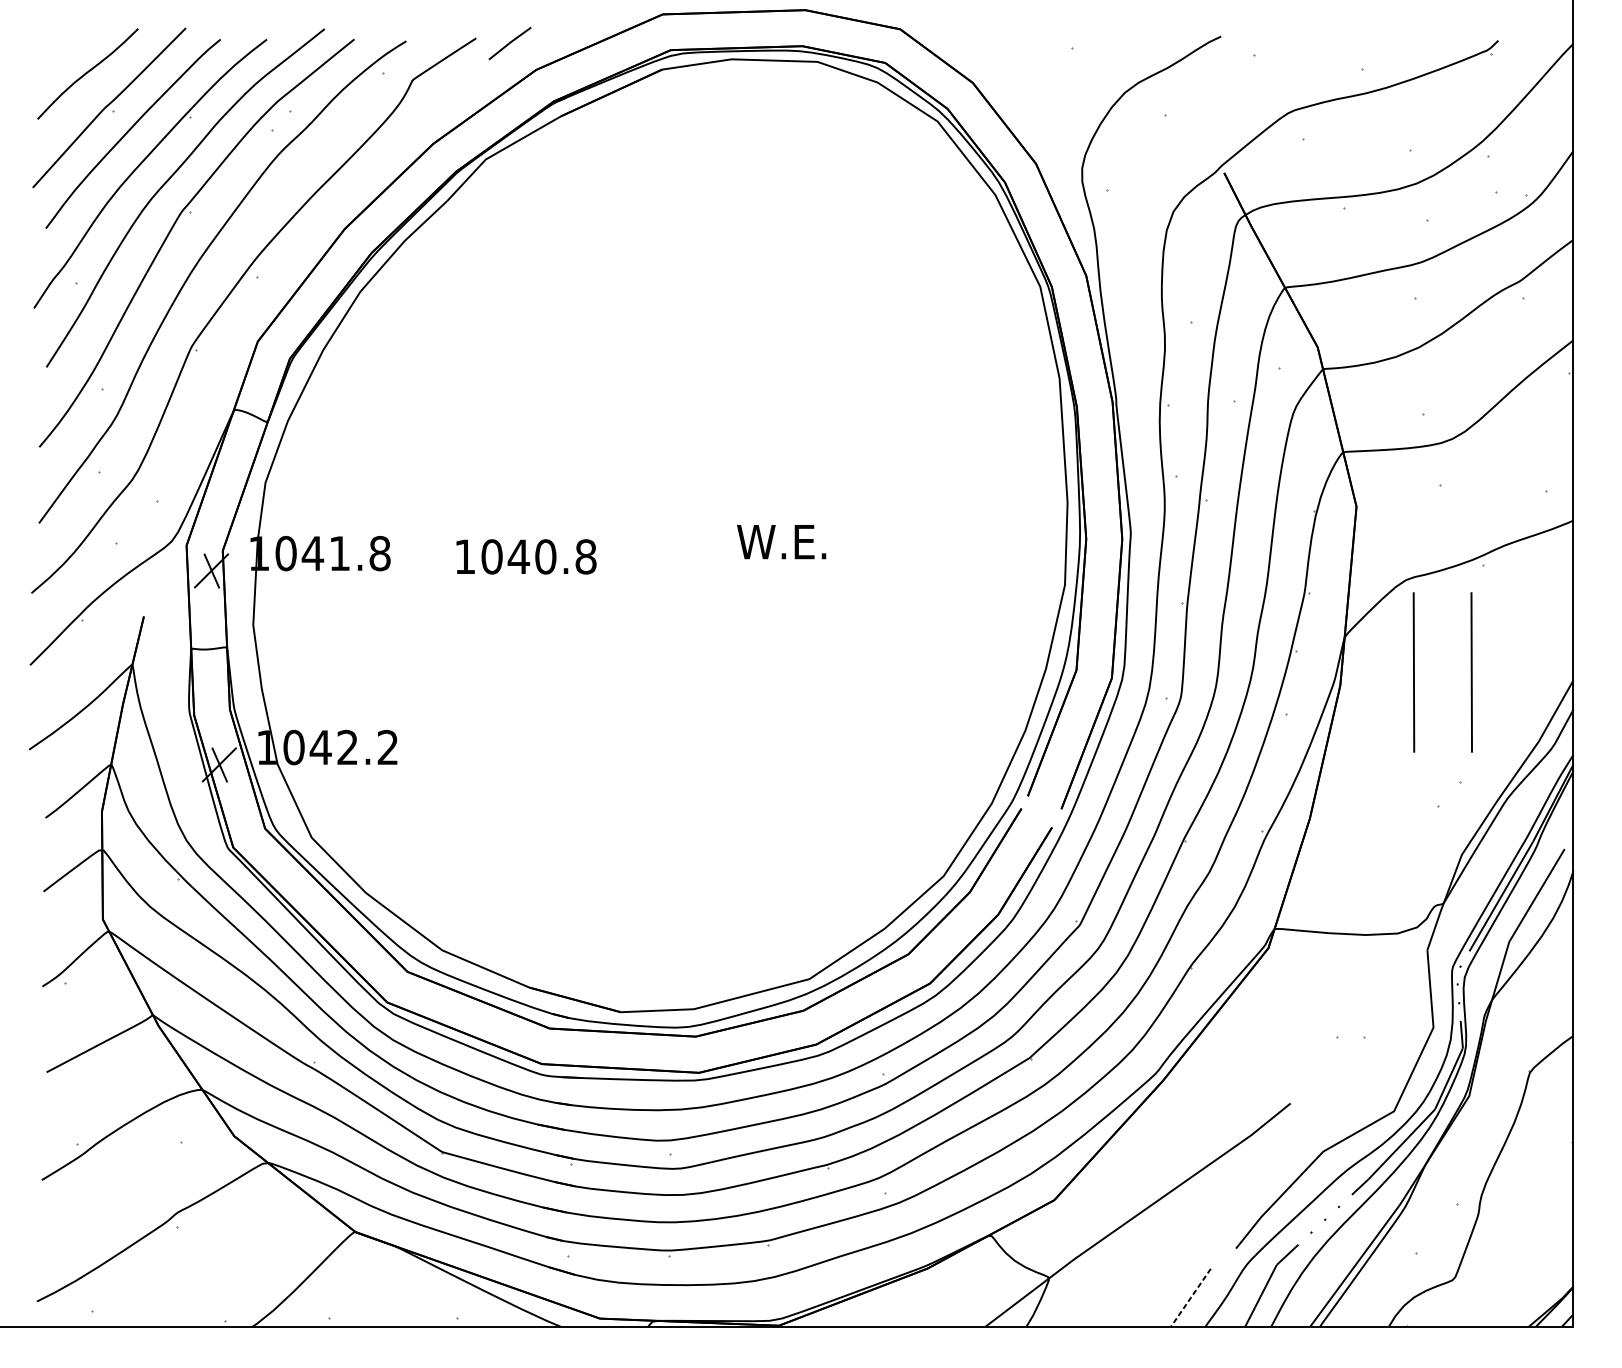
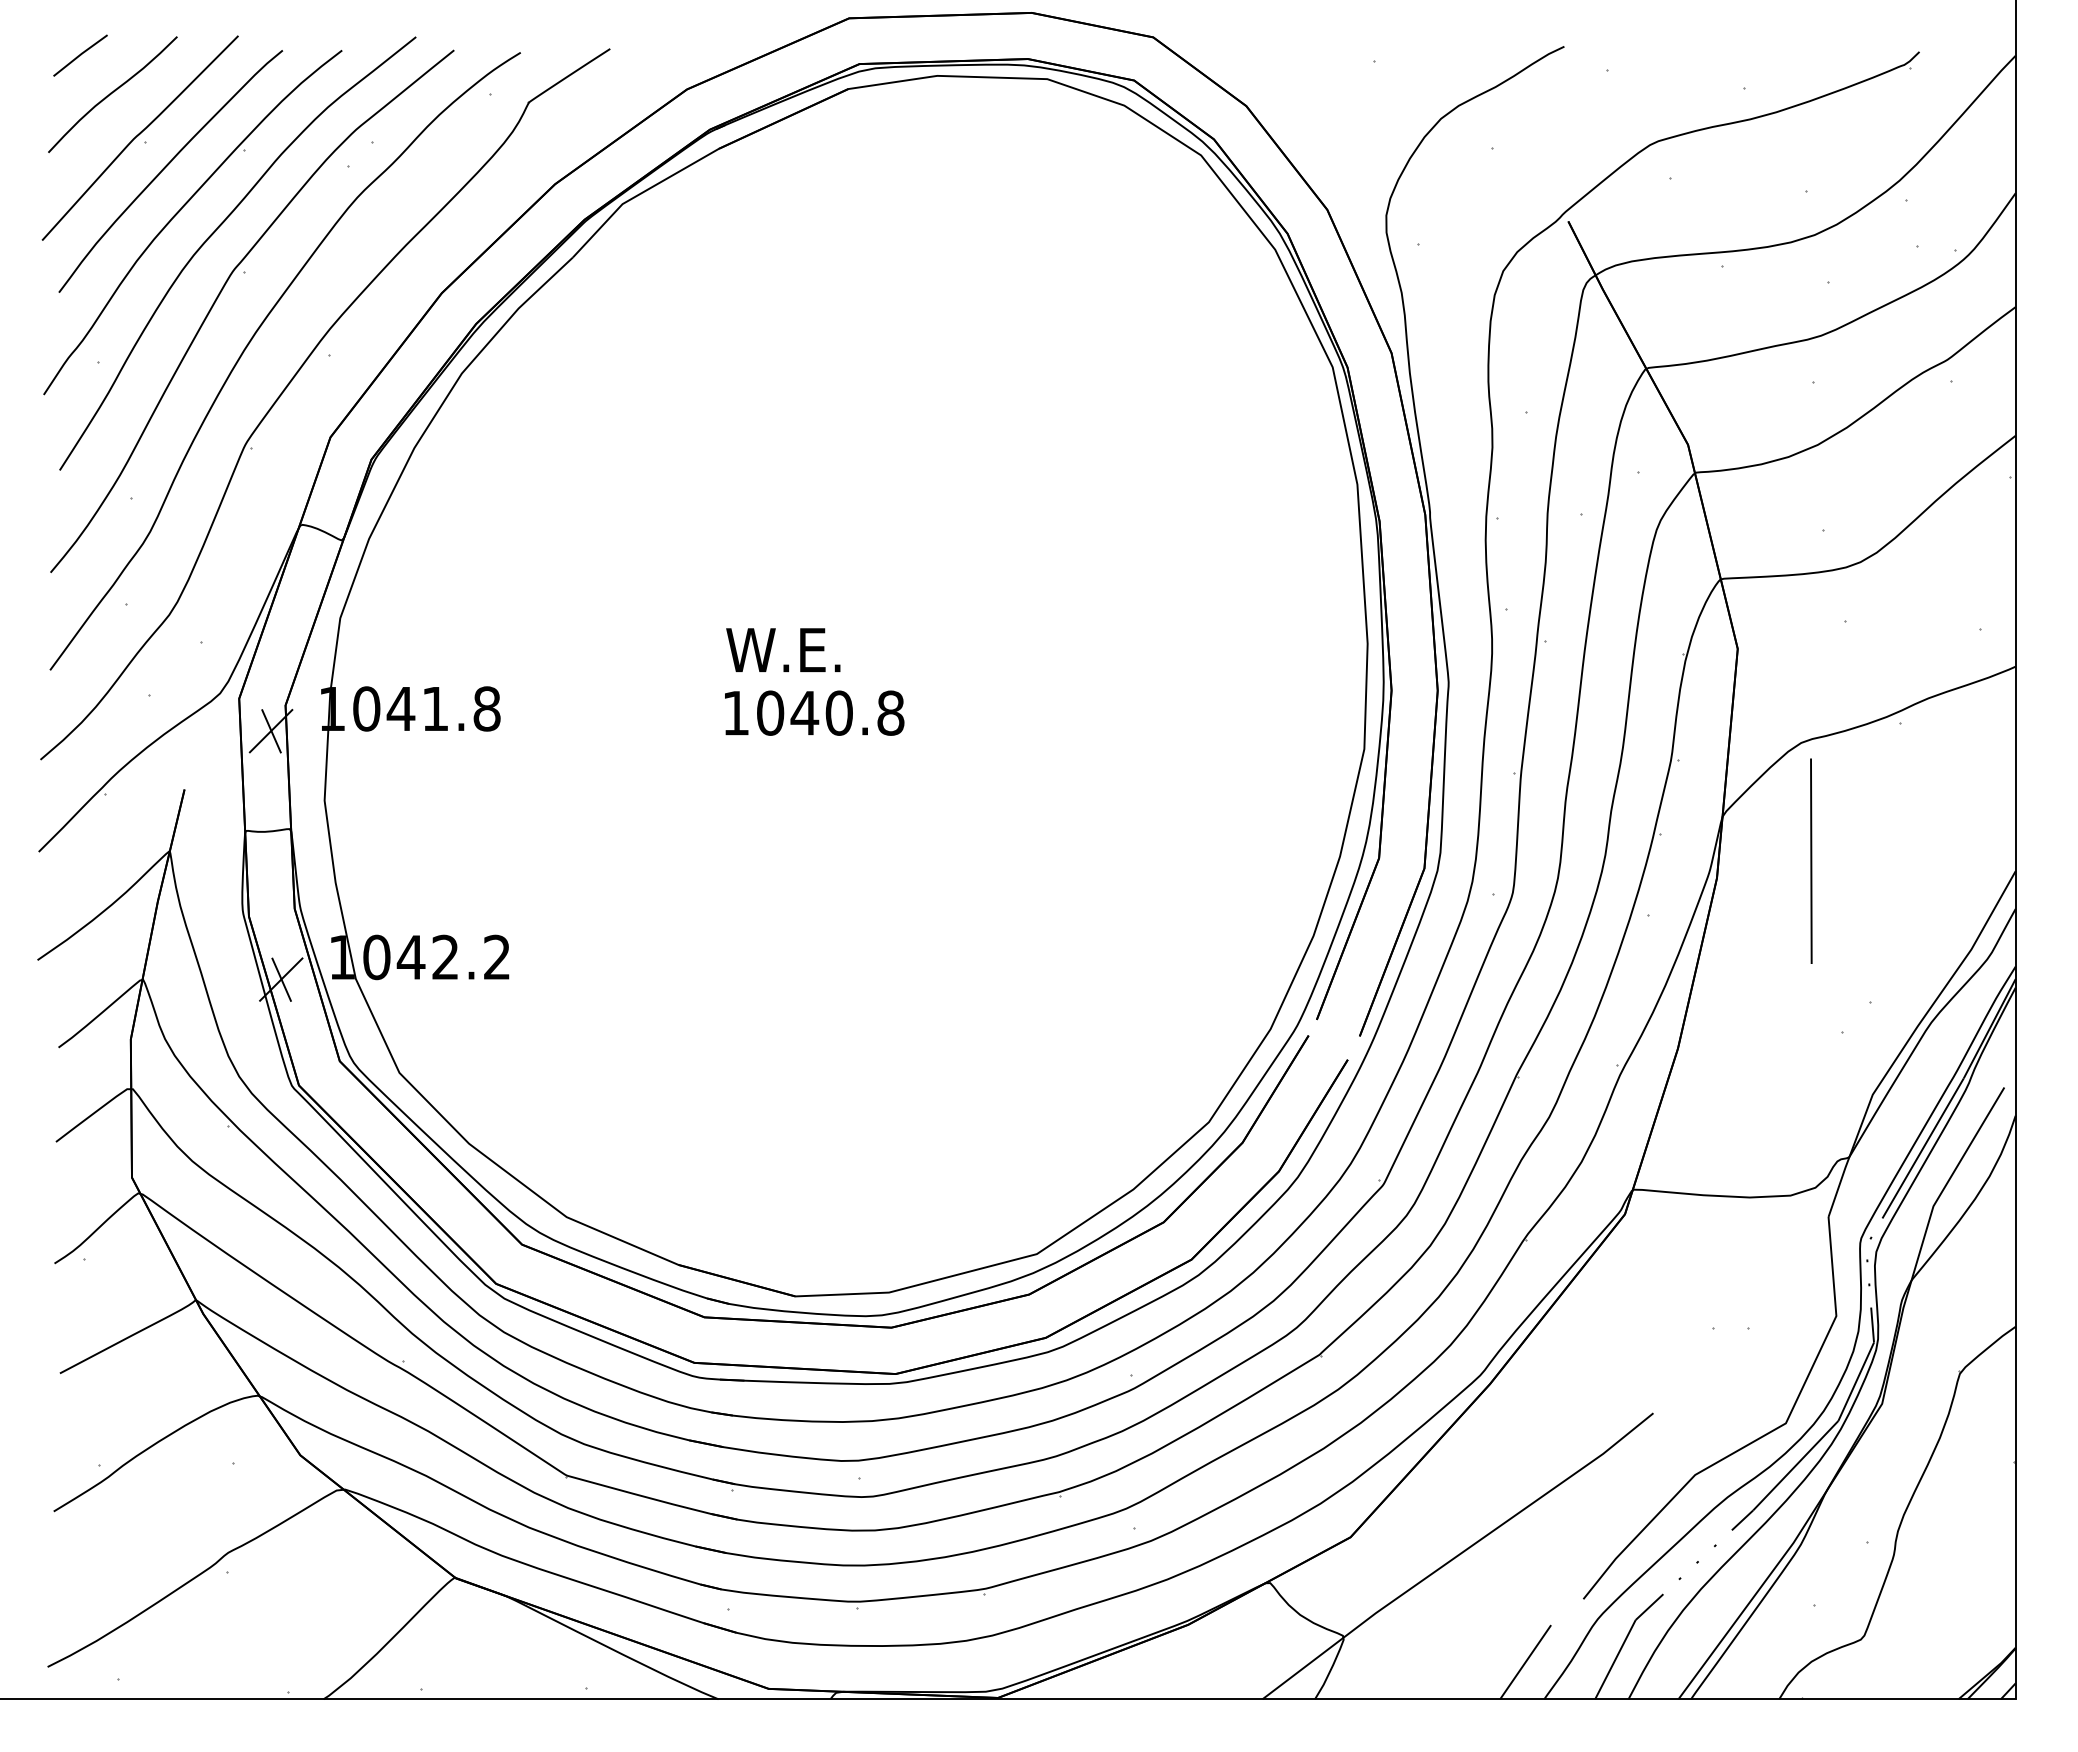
line: (510, 43) -> (80, 55), moved
text: (781, 541) -> (783, 649), moved
text: (526, 556) -> (814, 712), moved
line: (1471, 671) -> (1885, 860), removed
line: (1190, 1298) -> (1525, 1662), dashed -> solid

